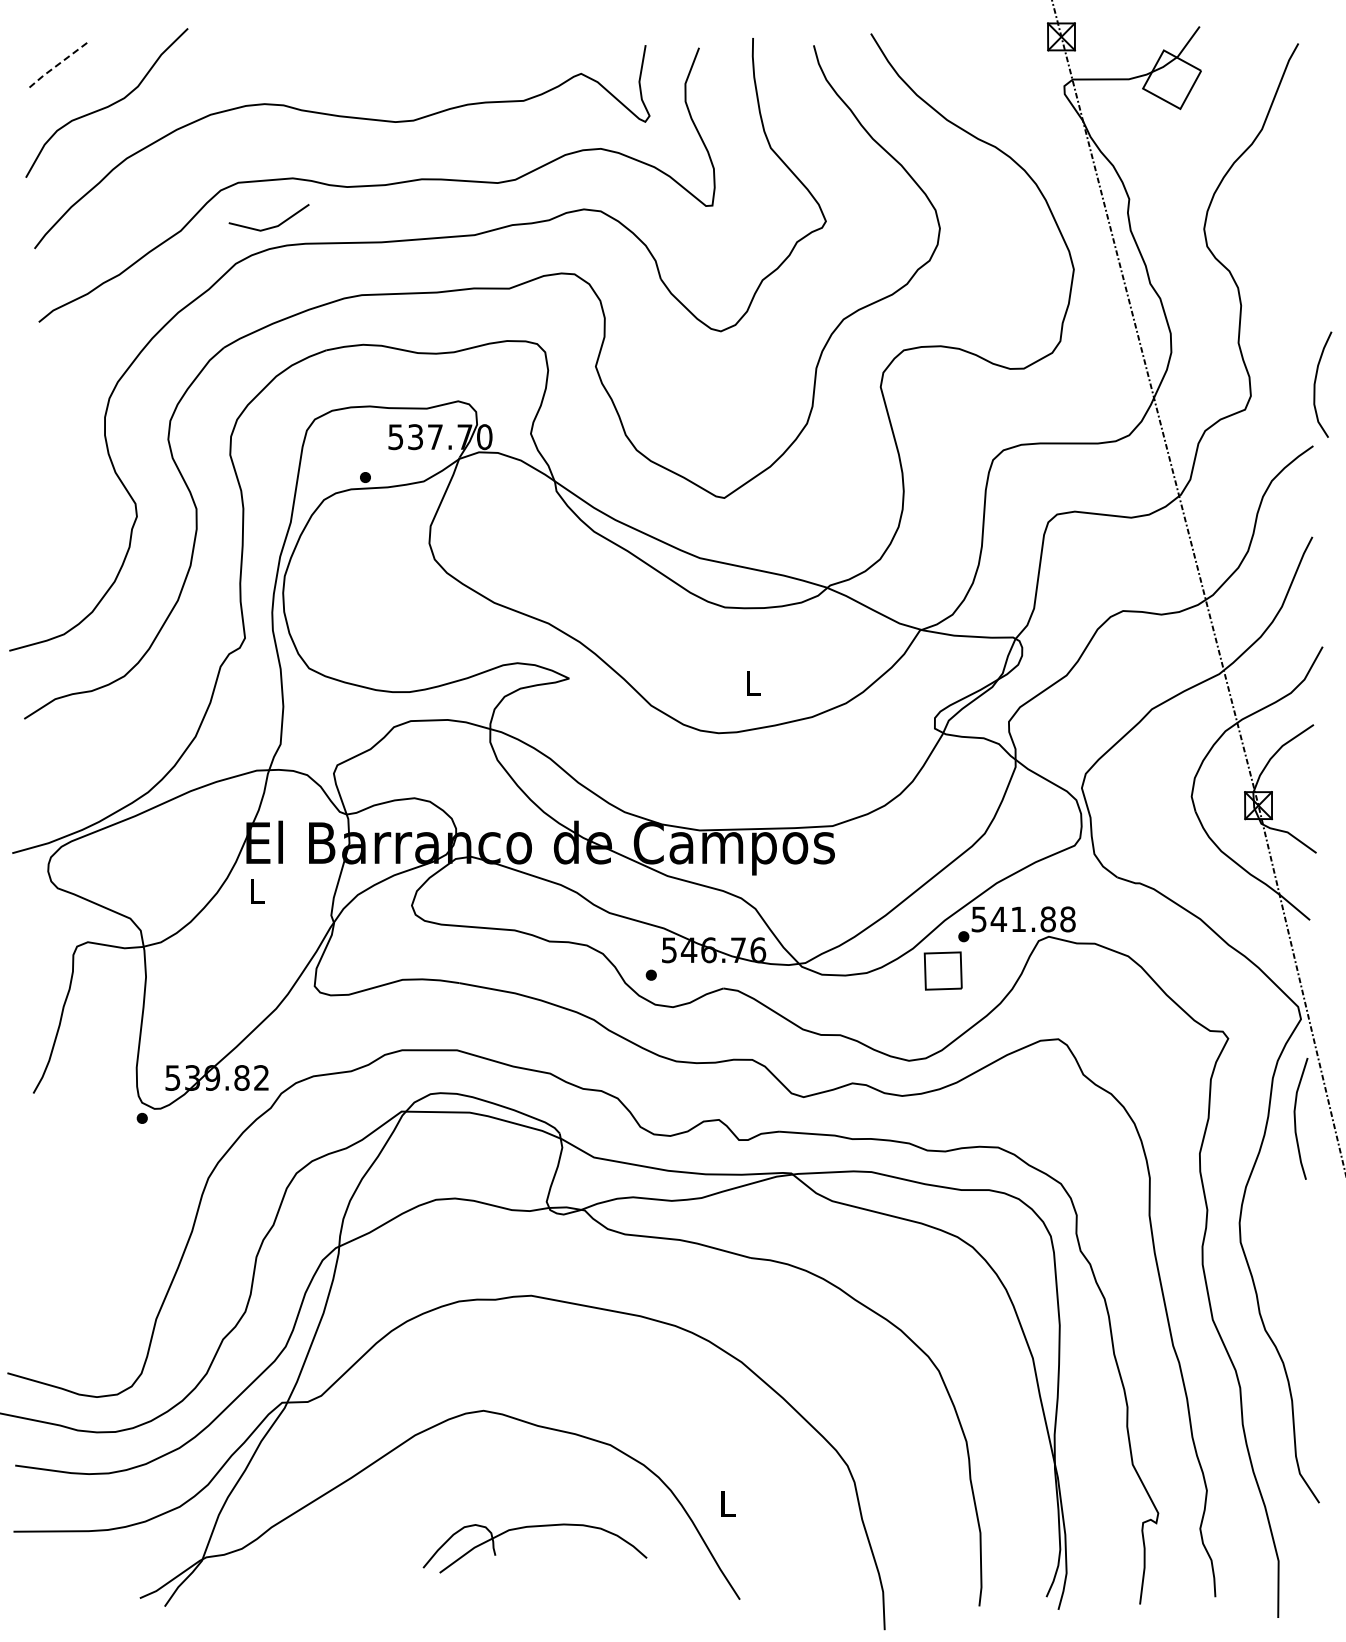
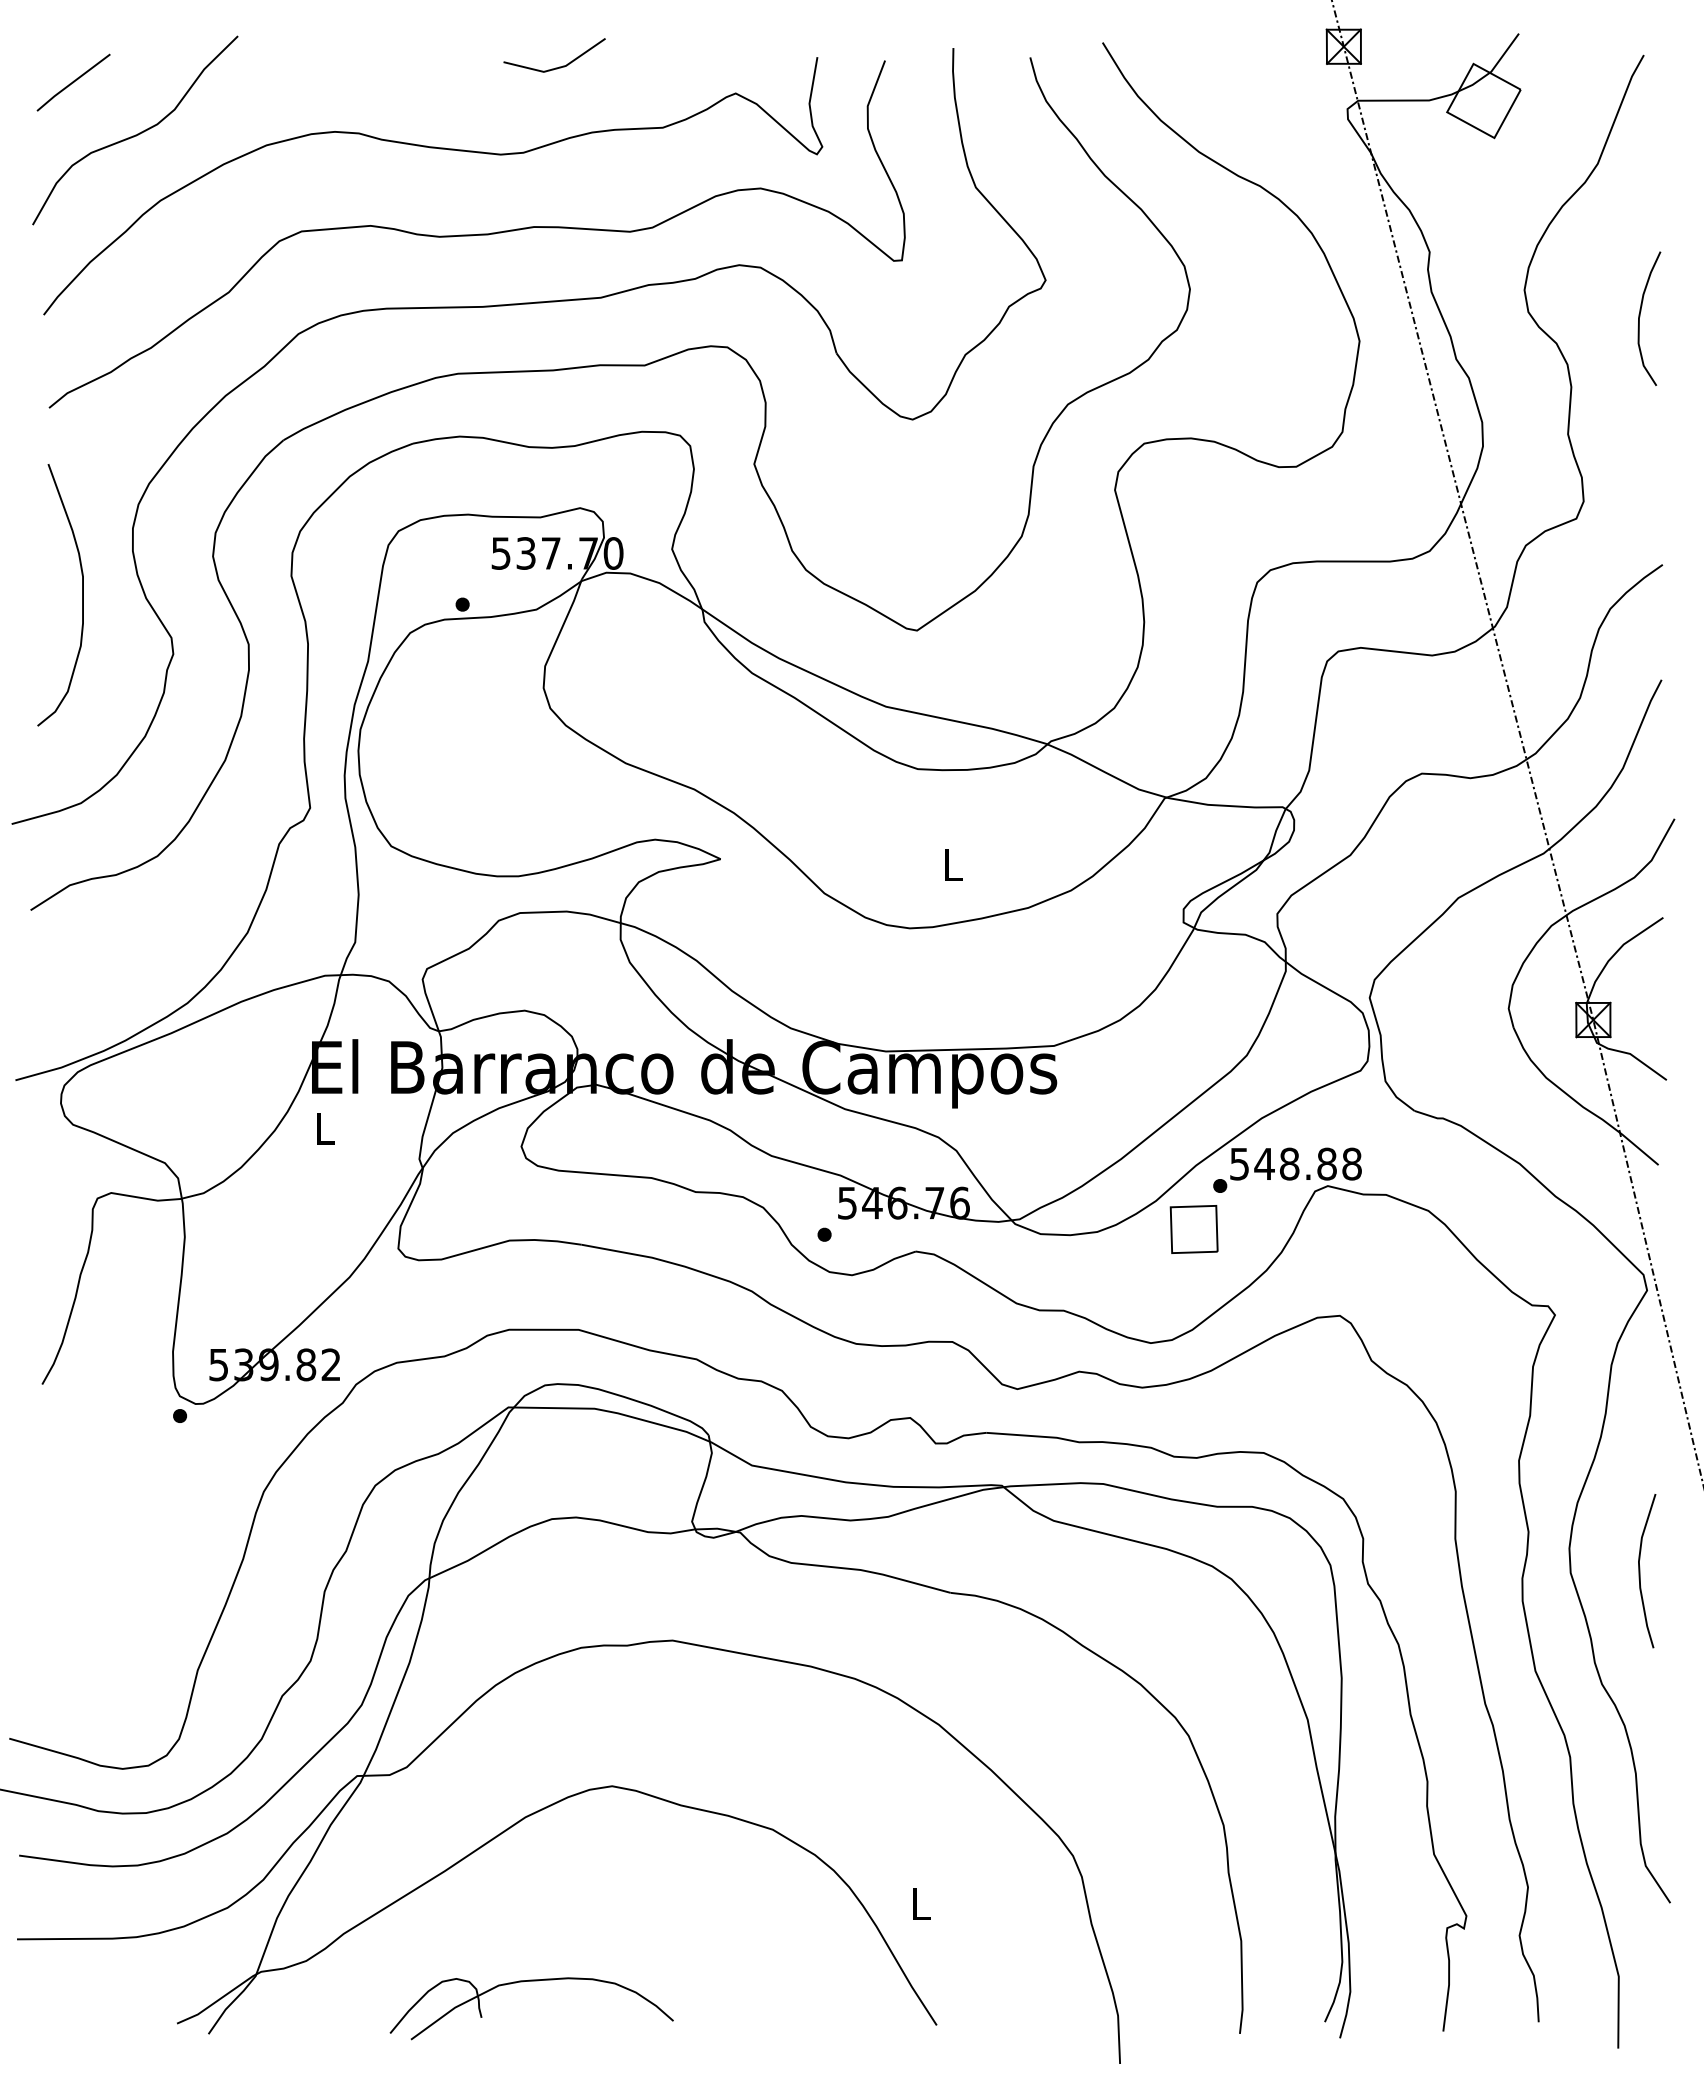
line: (57, 65) -> (72, 82), dashed -> solid
line: (271, 226) -> (557, 66), moved
curve: (1315, 384) -> (1640, 318), moved
curve: (64, 469) -> (81, 594), added
text: (1018, 919) -> (1289, 1164), 541.88 -> 548.88
curve: (1295, 1118) -> (1640, 1570), moved
part: (534, 1527) -> (531, 1982), moved

